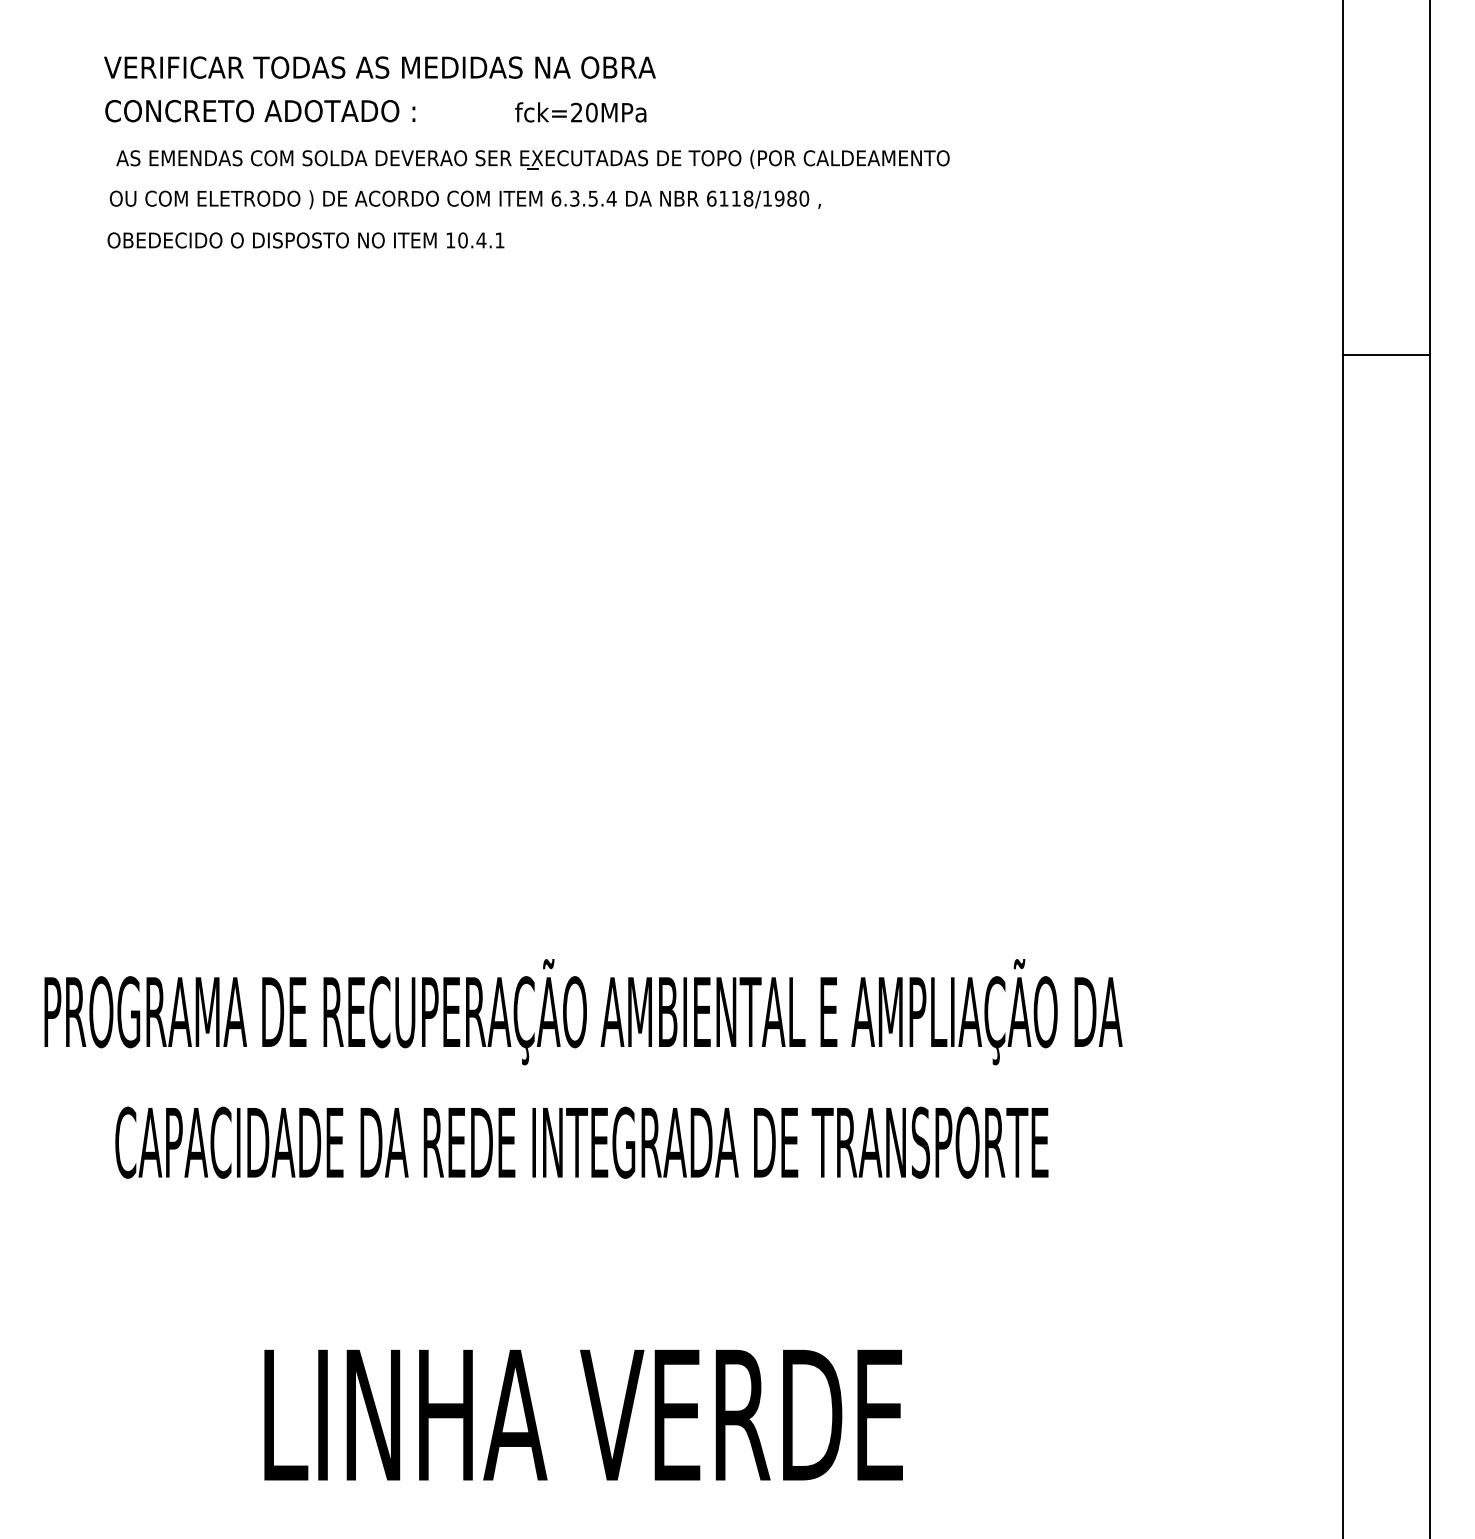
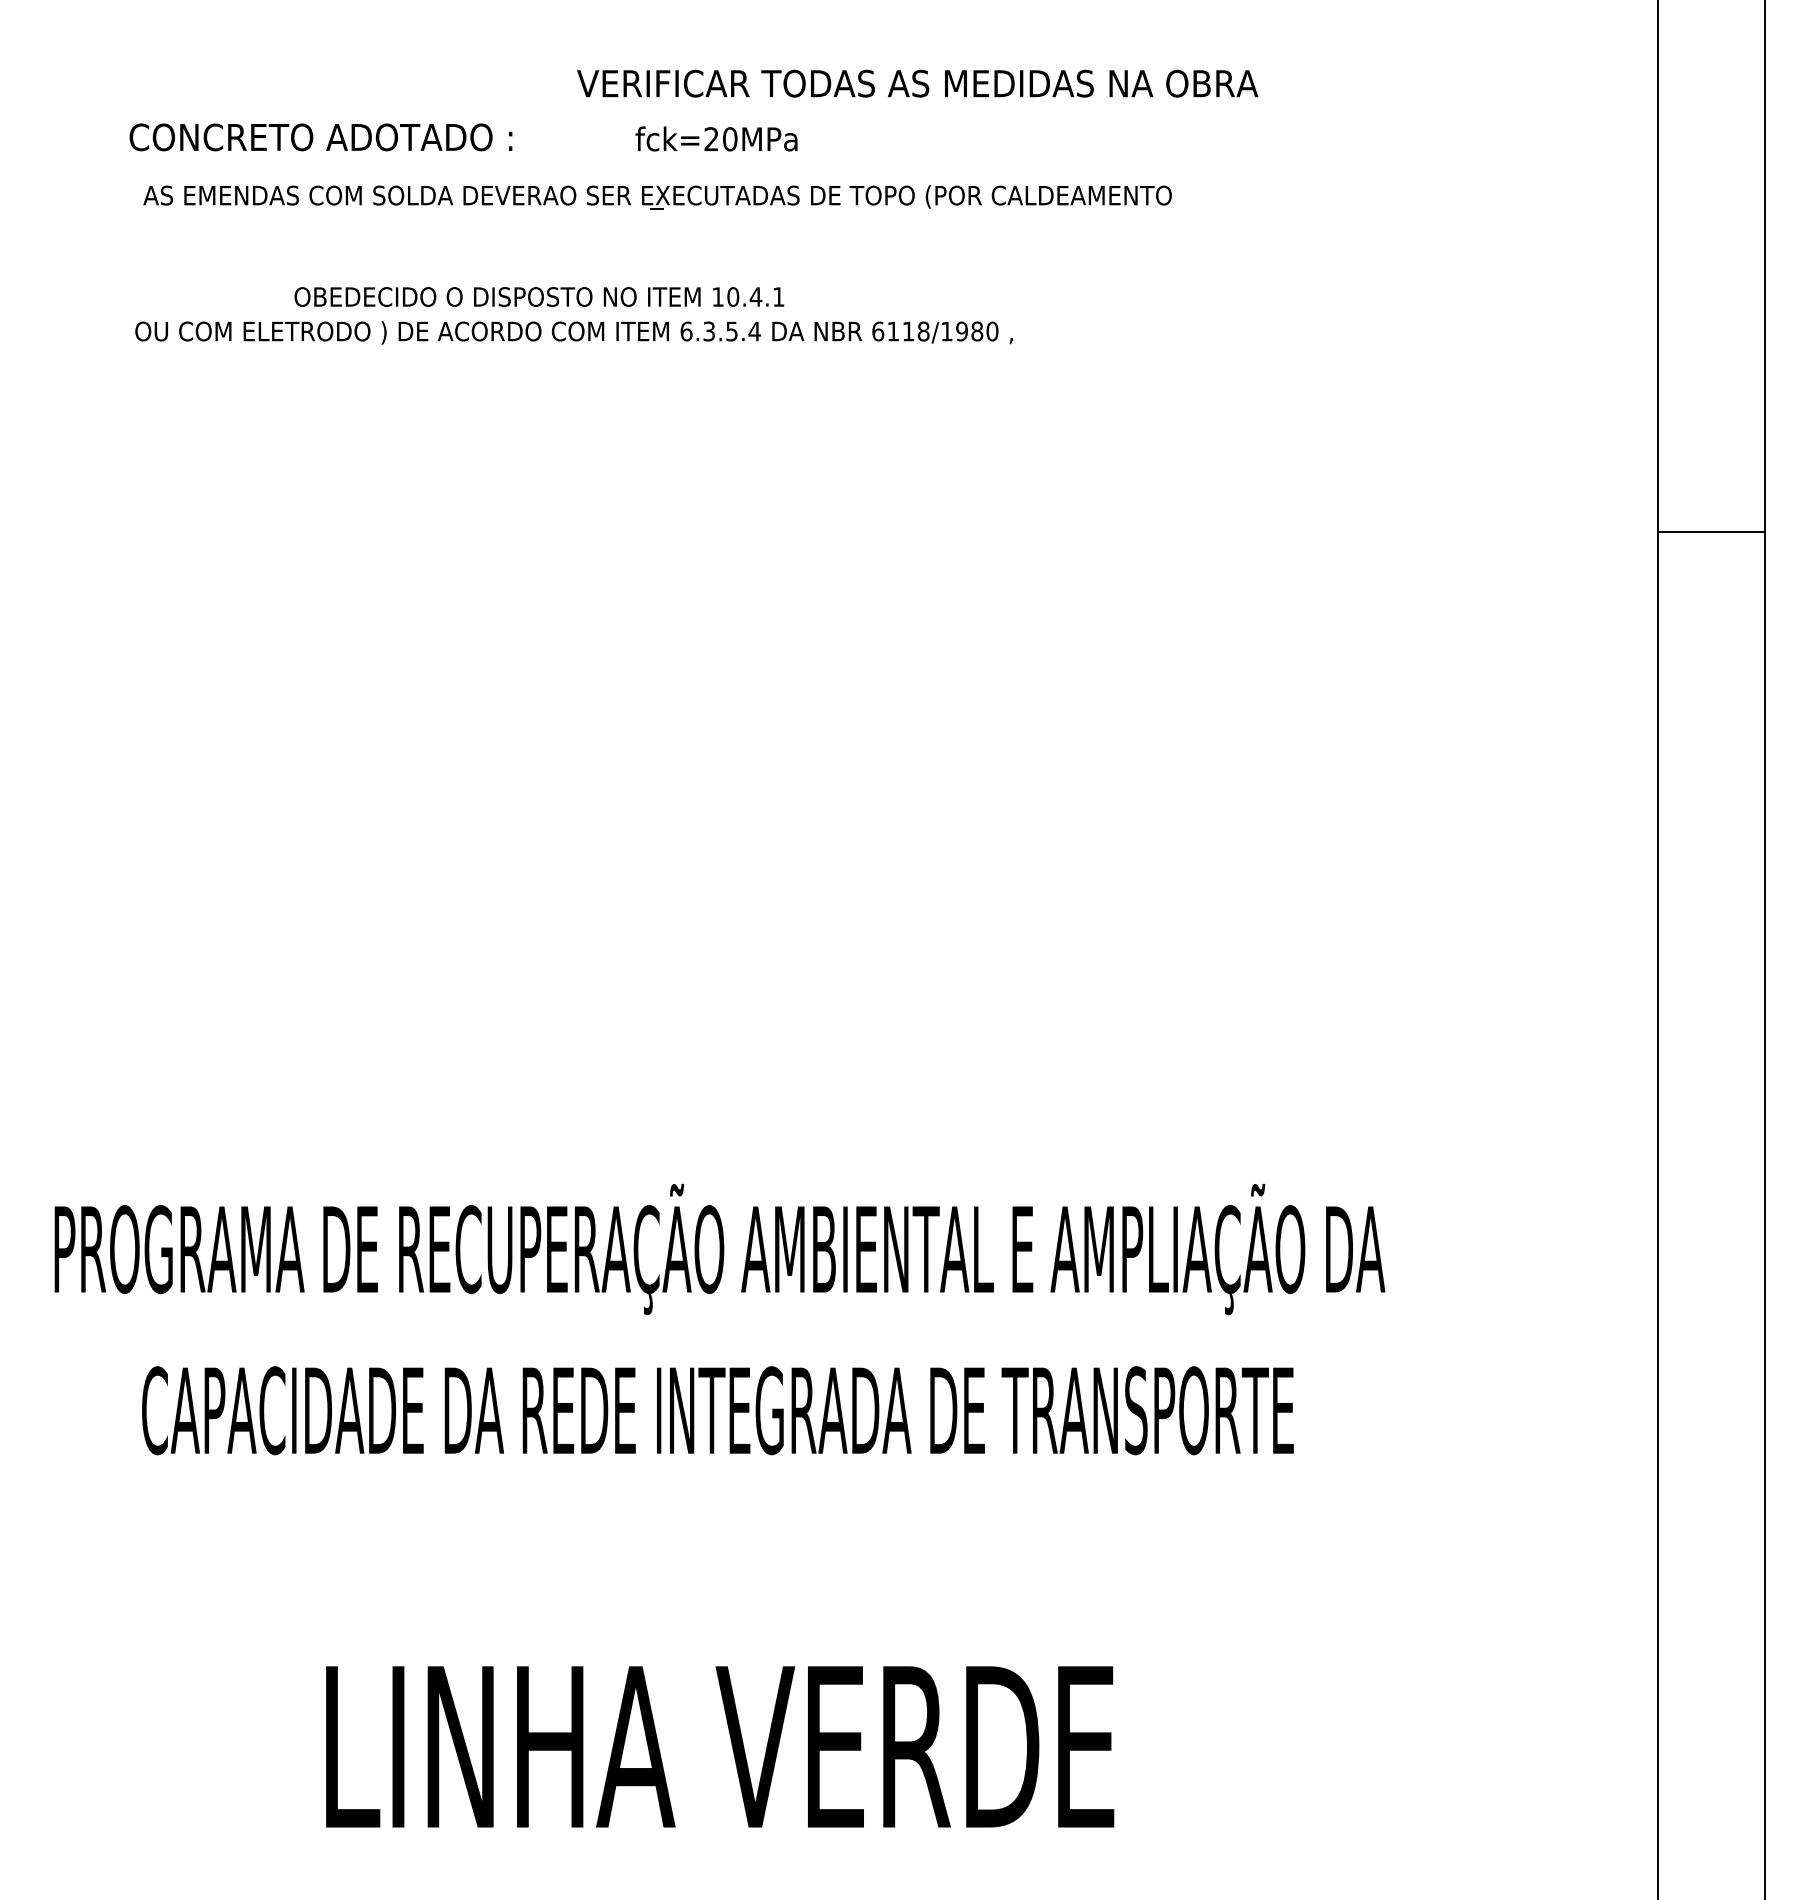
text: (379, 67) -> (917, 83), moved
text: (464, 199) -> (573, 332), moved
text: (306, 240) -> (539, 296), moved
line: (1386, 355) -> (1711, 532), moved

